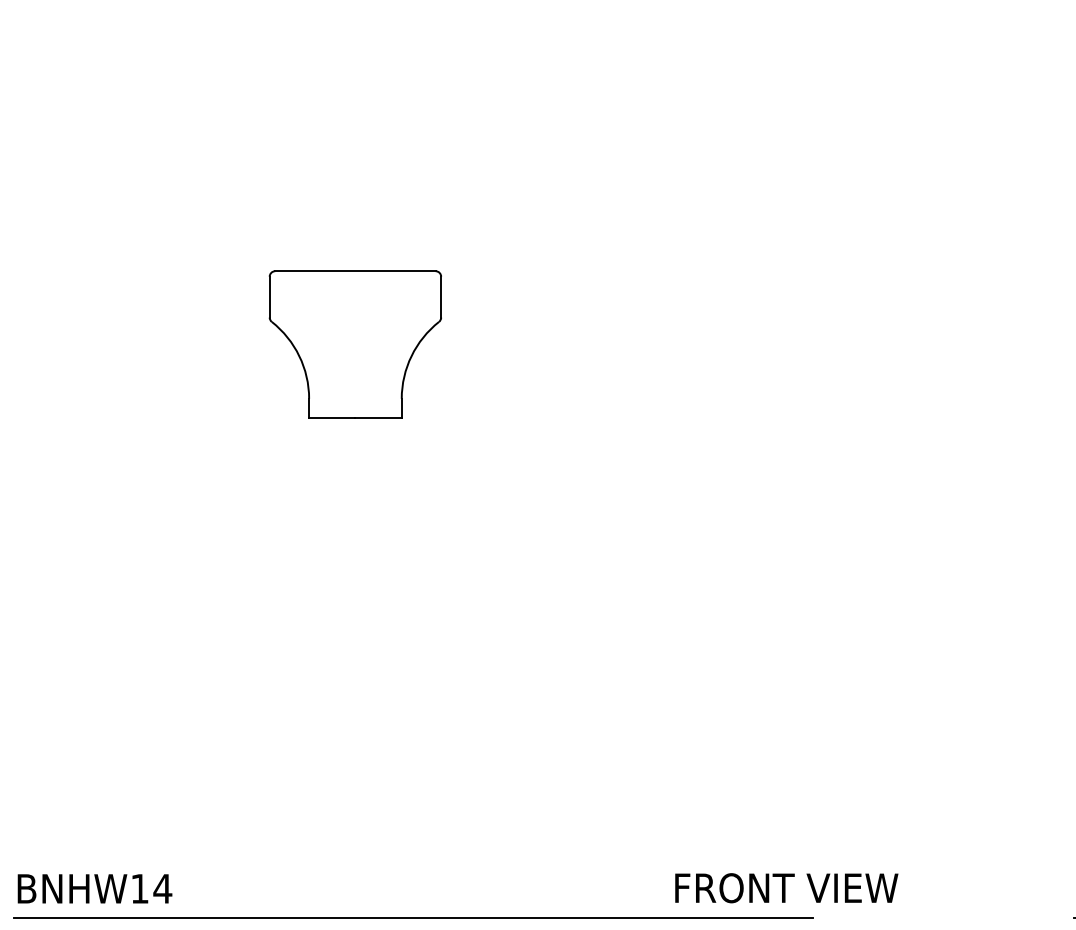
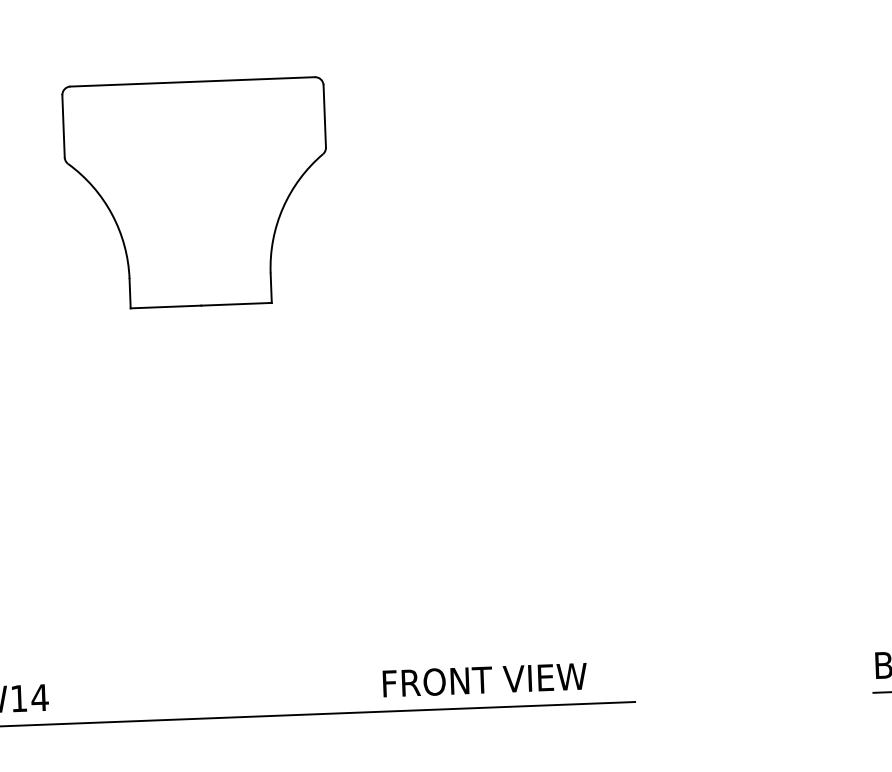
part: (355, 344) -> (197, 193), size x1.67
text: (786, 888) -> (484, 680), moved

